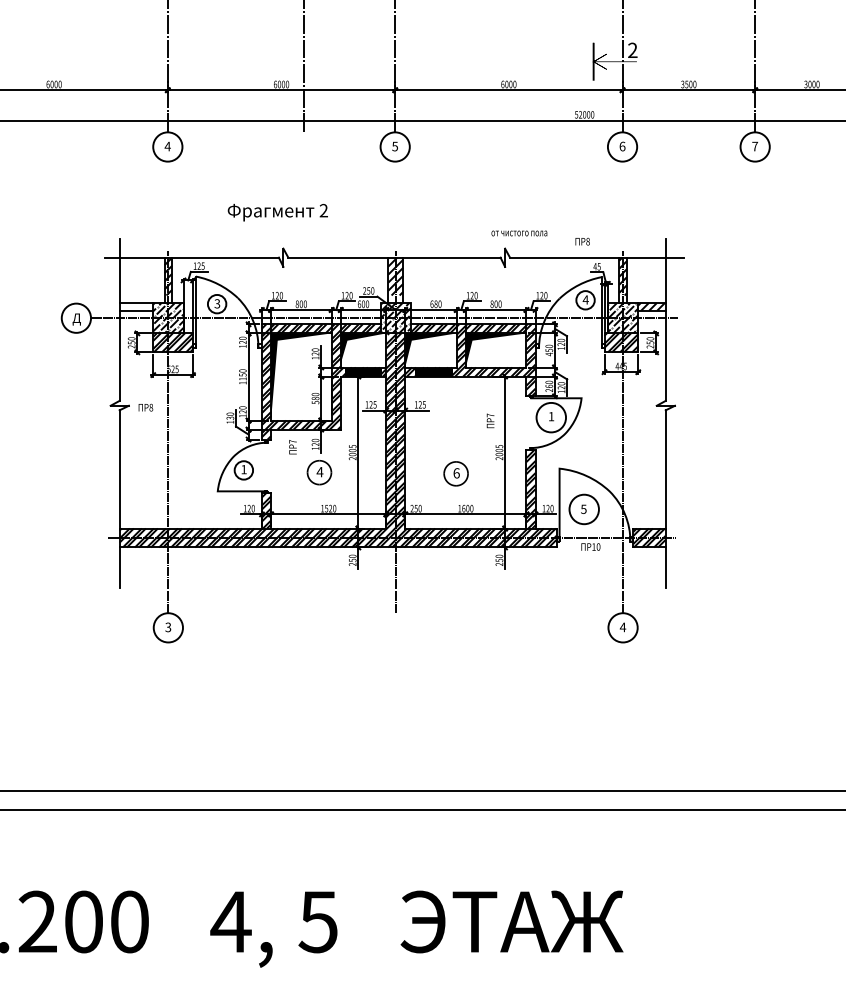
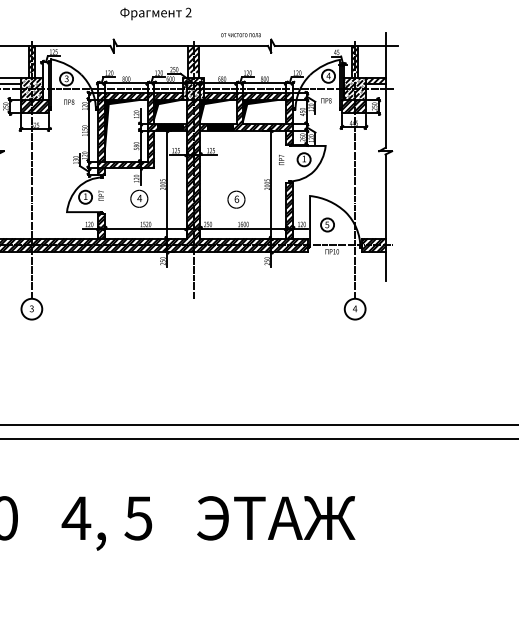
text: (277, 212) -> (155, 13), moved
text: (519, 233) -> (241, 35), moved
text: (582, 241) -> (326, 100), moved
text: (145, 407) -> (68, 102), moved
circle: (551, 417) -> (304, 159), size x0.62
text: (490, 420) -> (281, 159), moved
text: (292, 447) -> (100, 195), moved
circle: (584, 509) -> (327, 225), size x0.62

